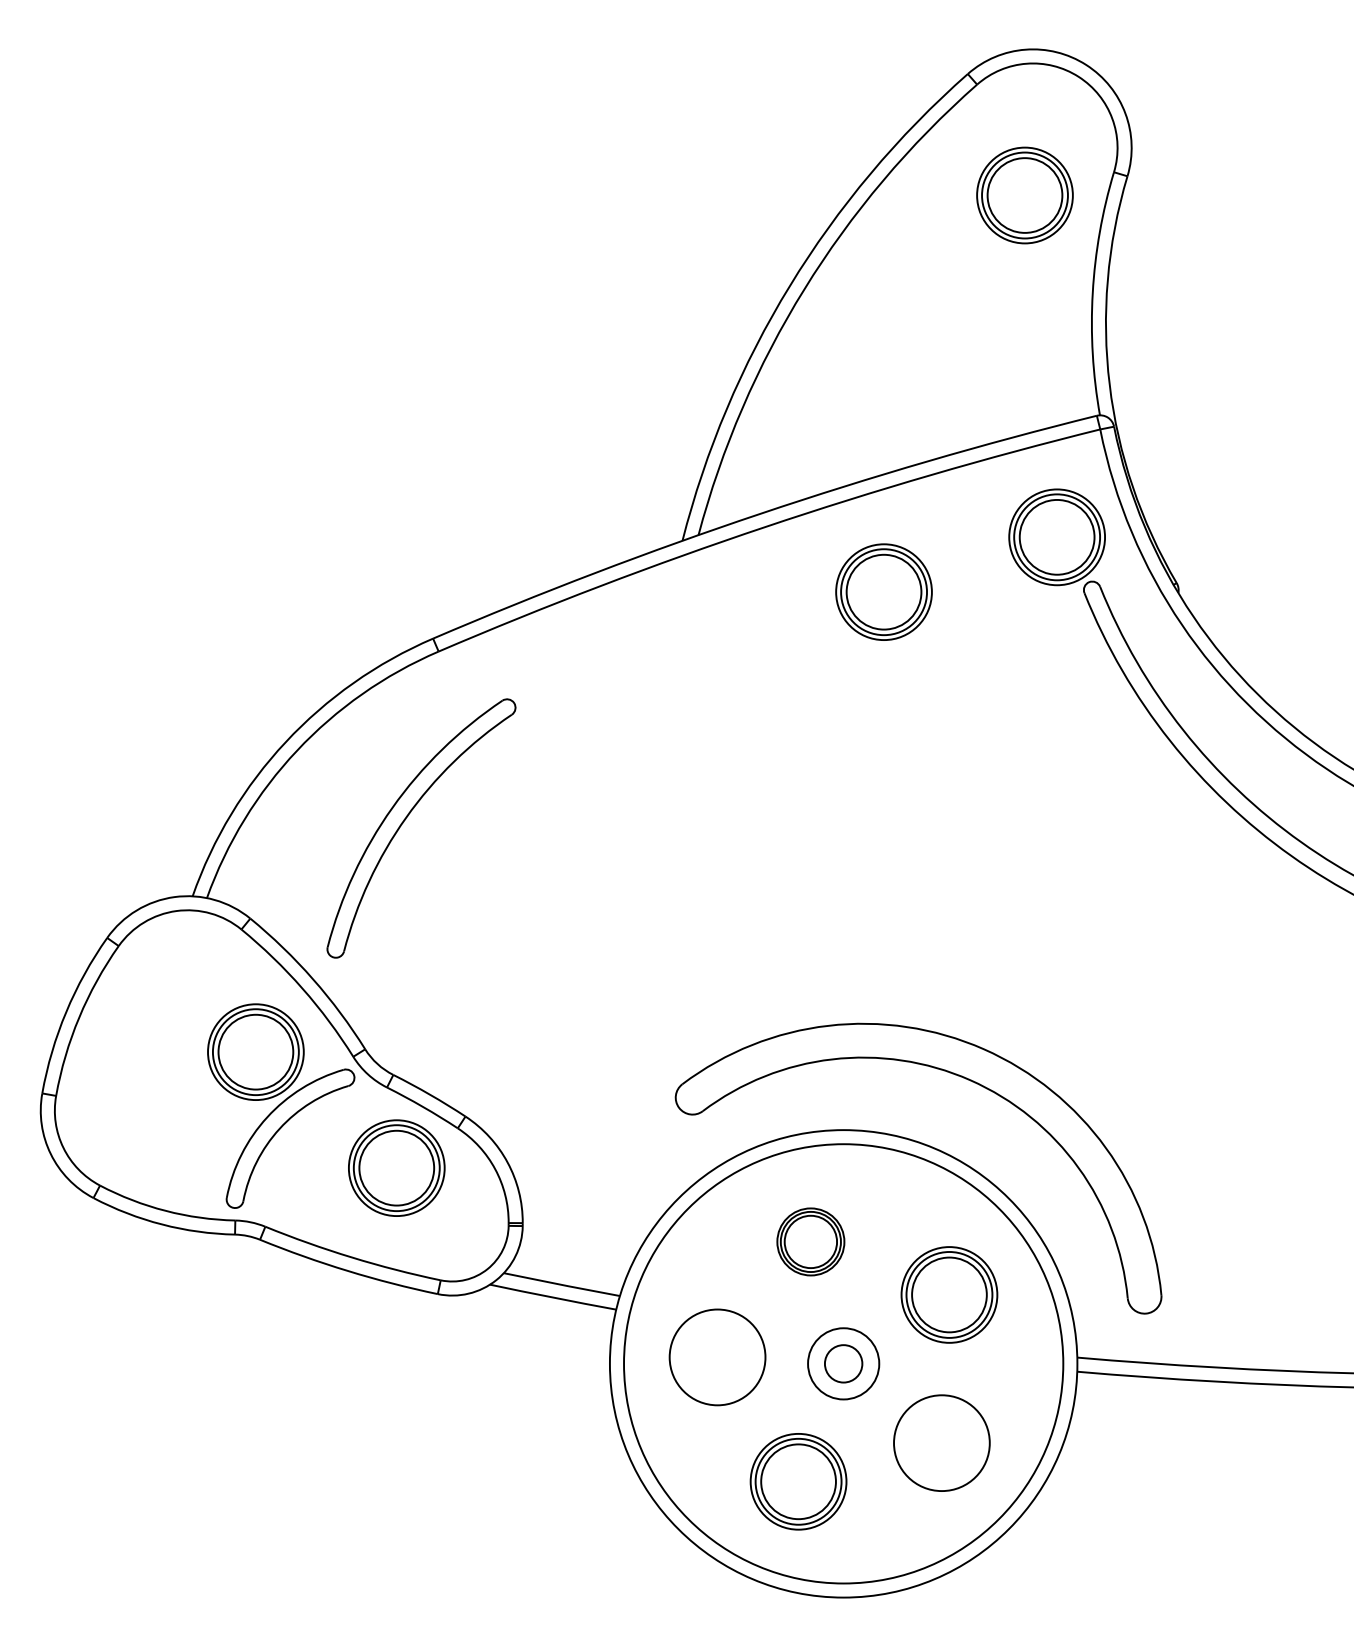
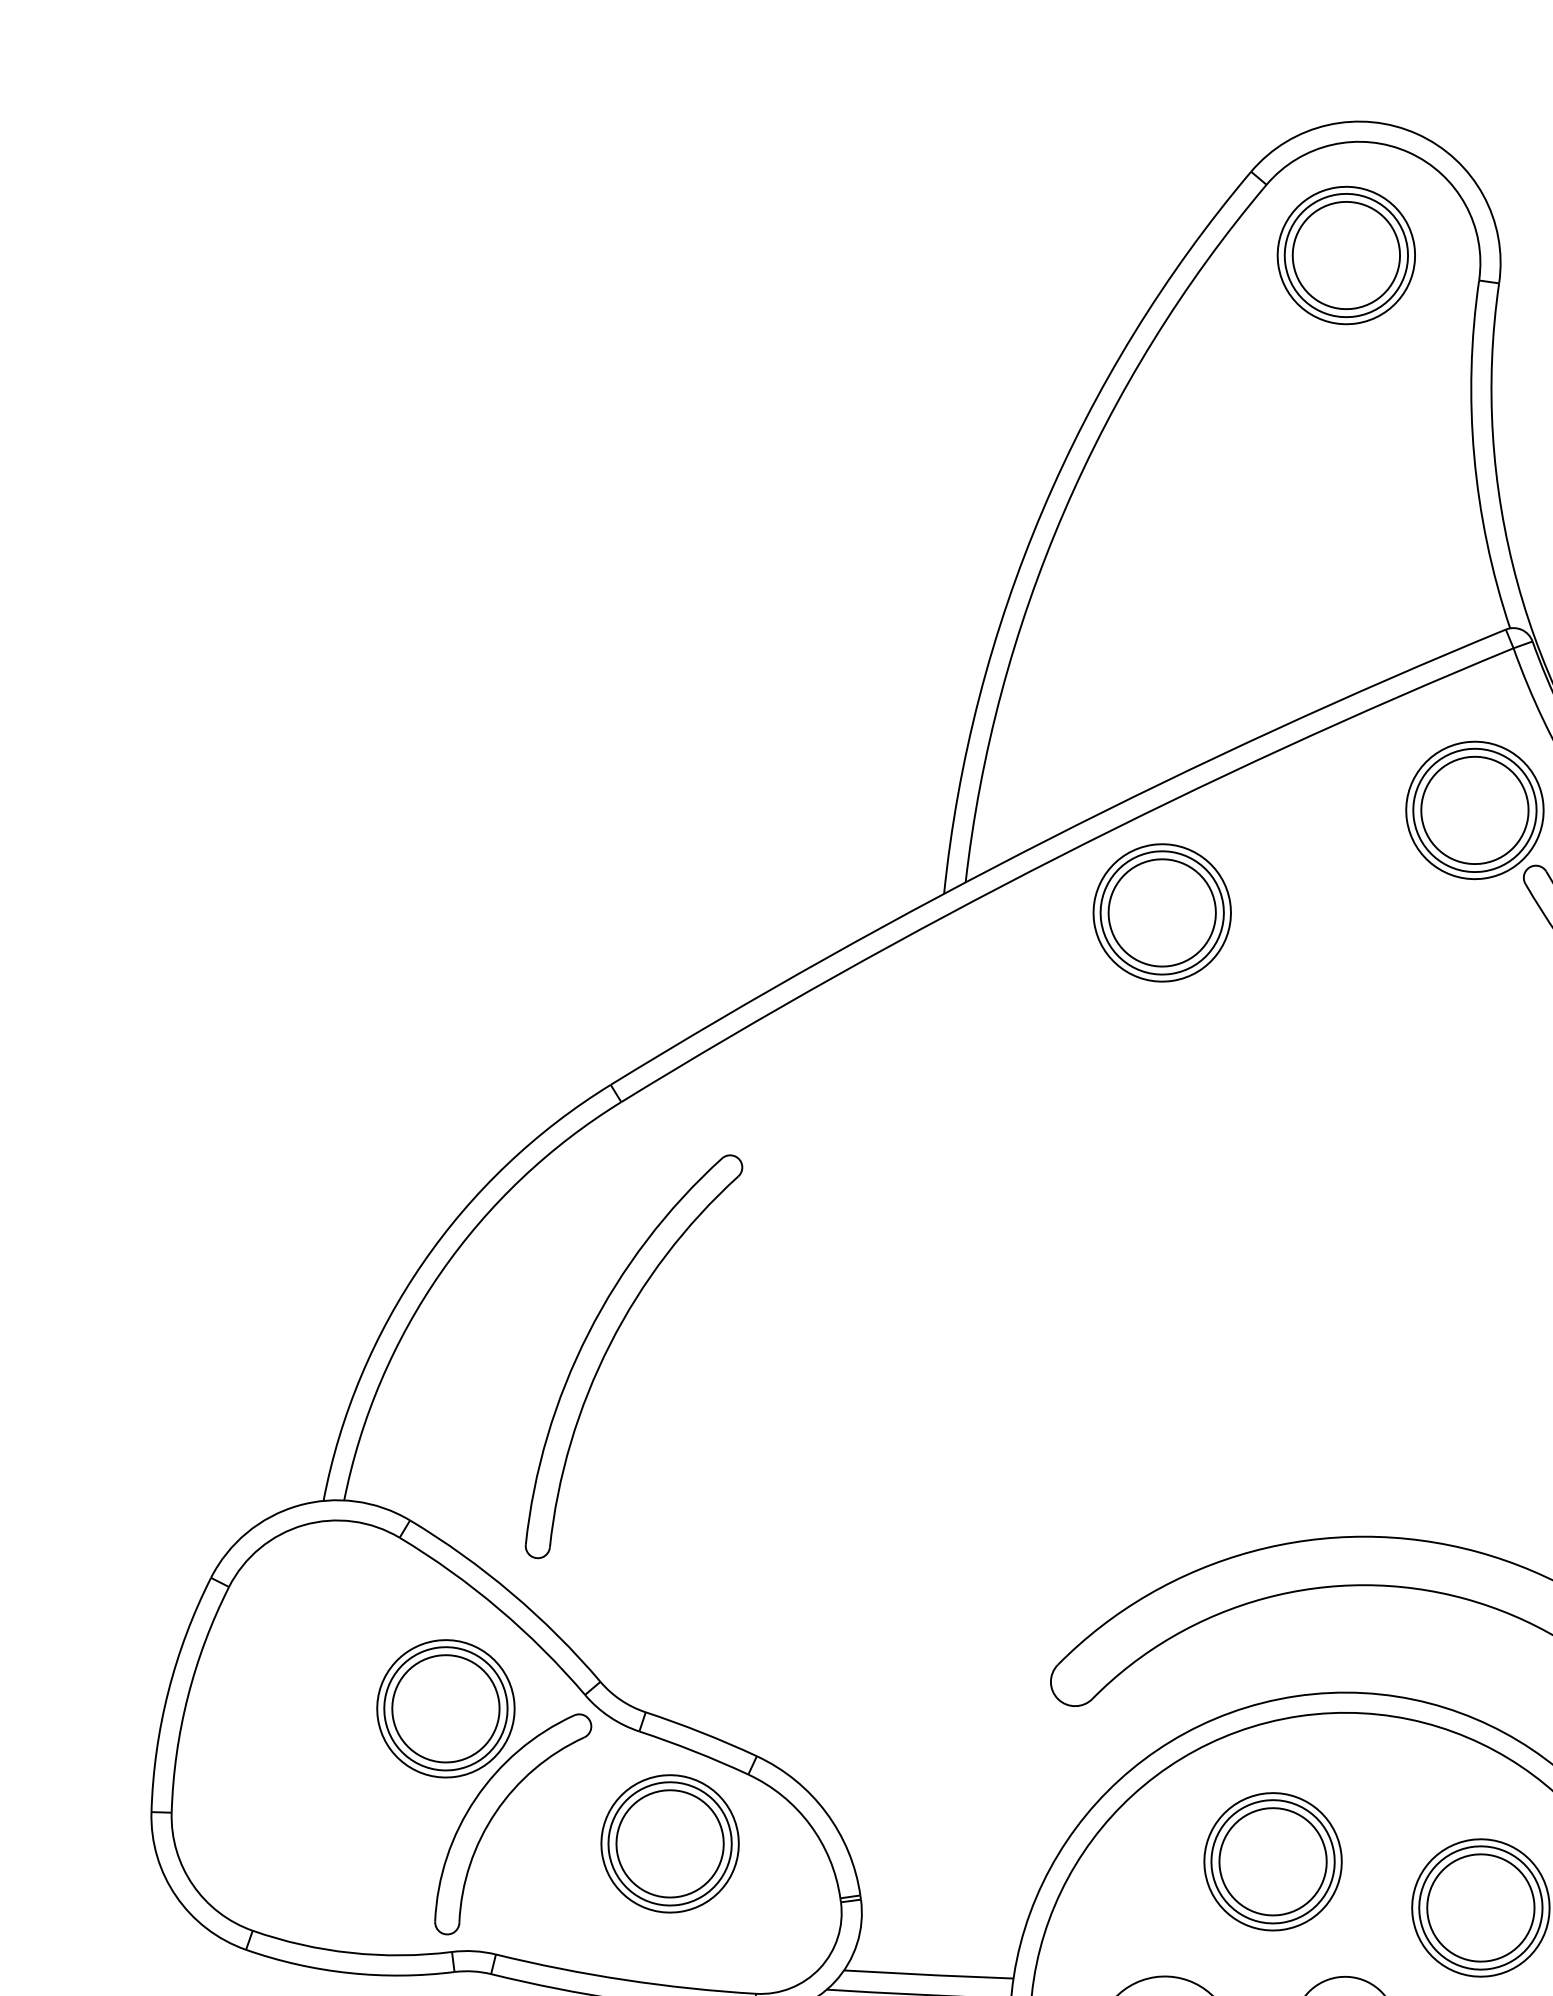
part: (1024, 195) -> (1345, 255), moved
part: (883, 591) -> (1161, 912), moved
part: (810, 1241) -> (1272, 1861), size x1.43

